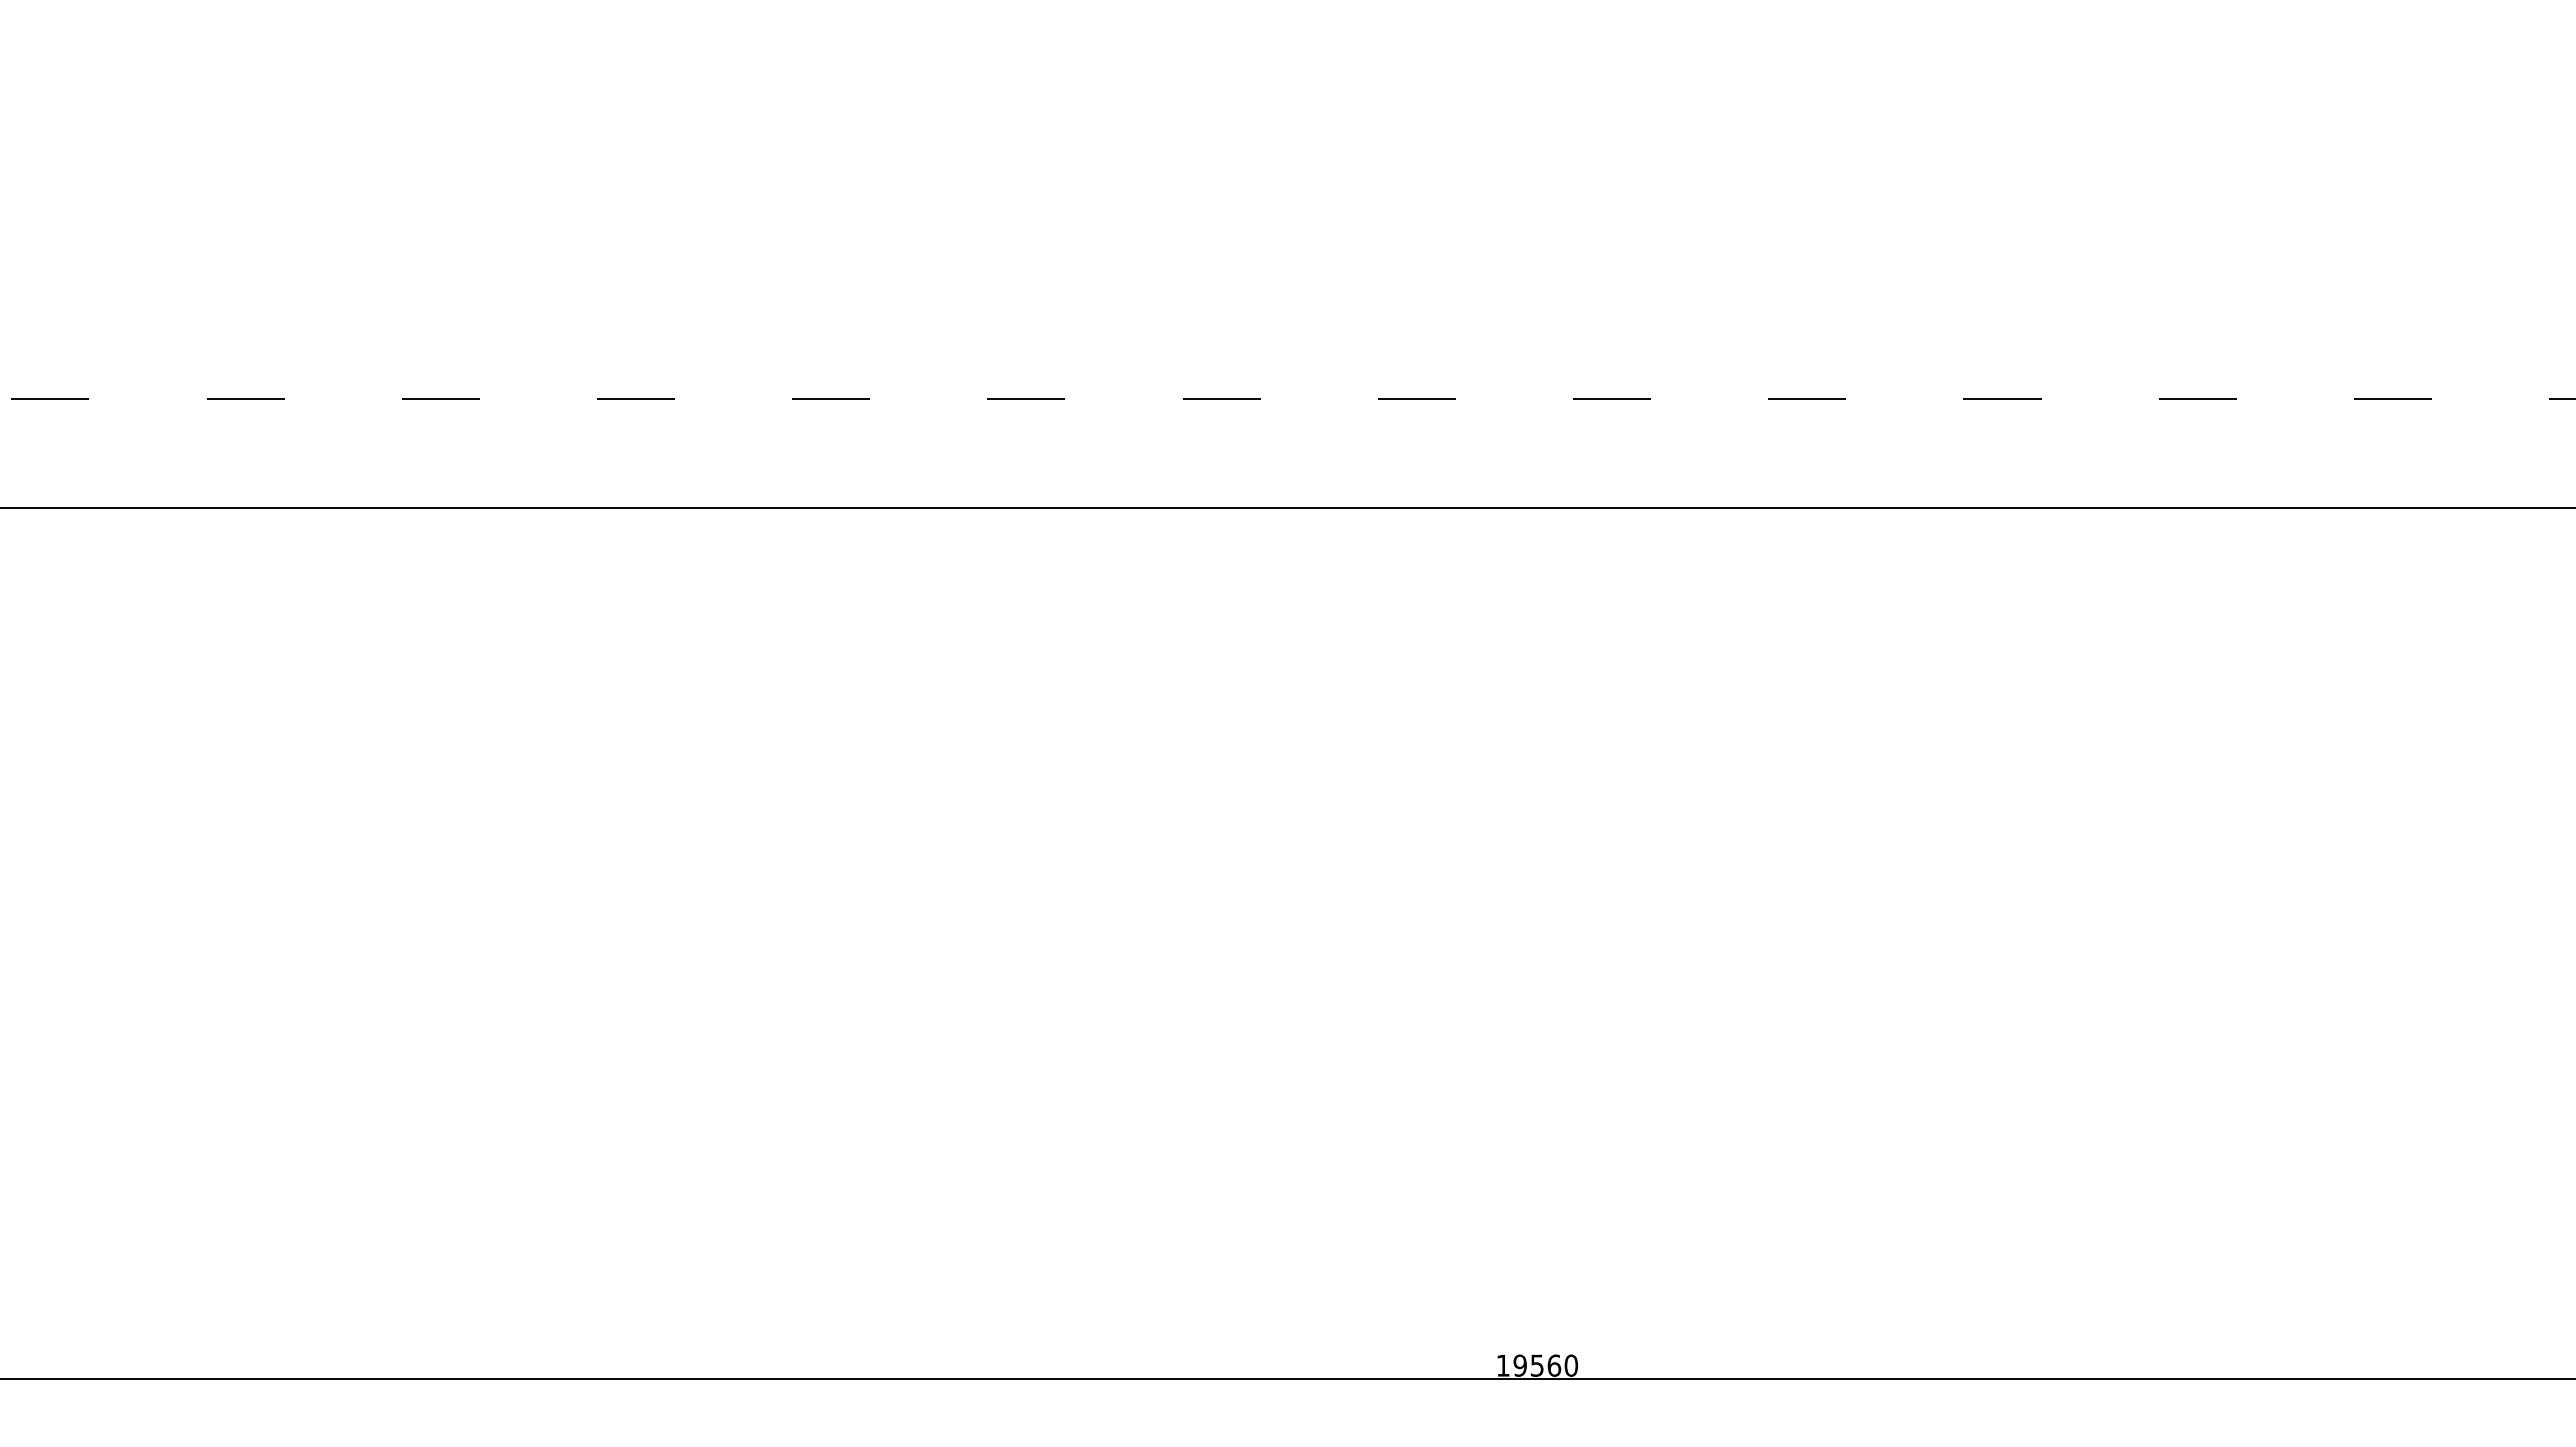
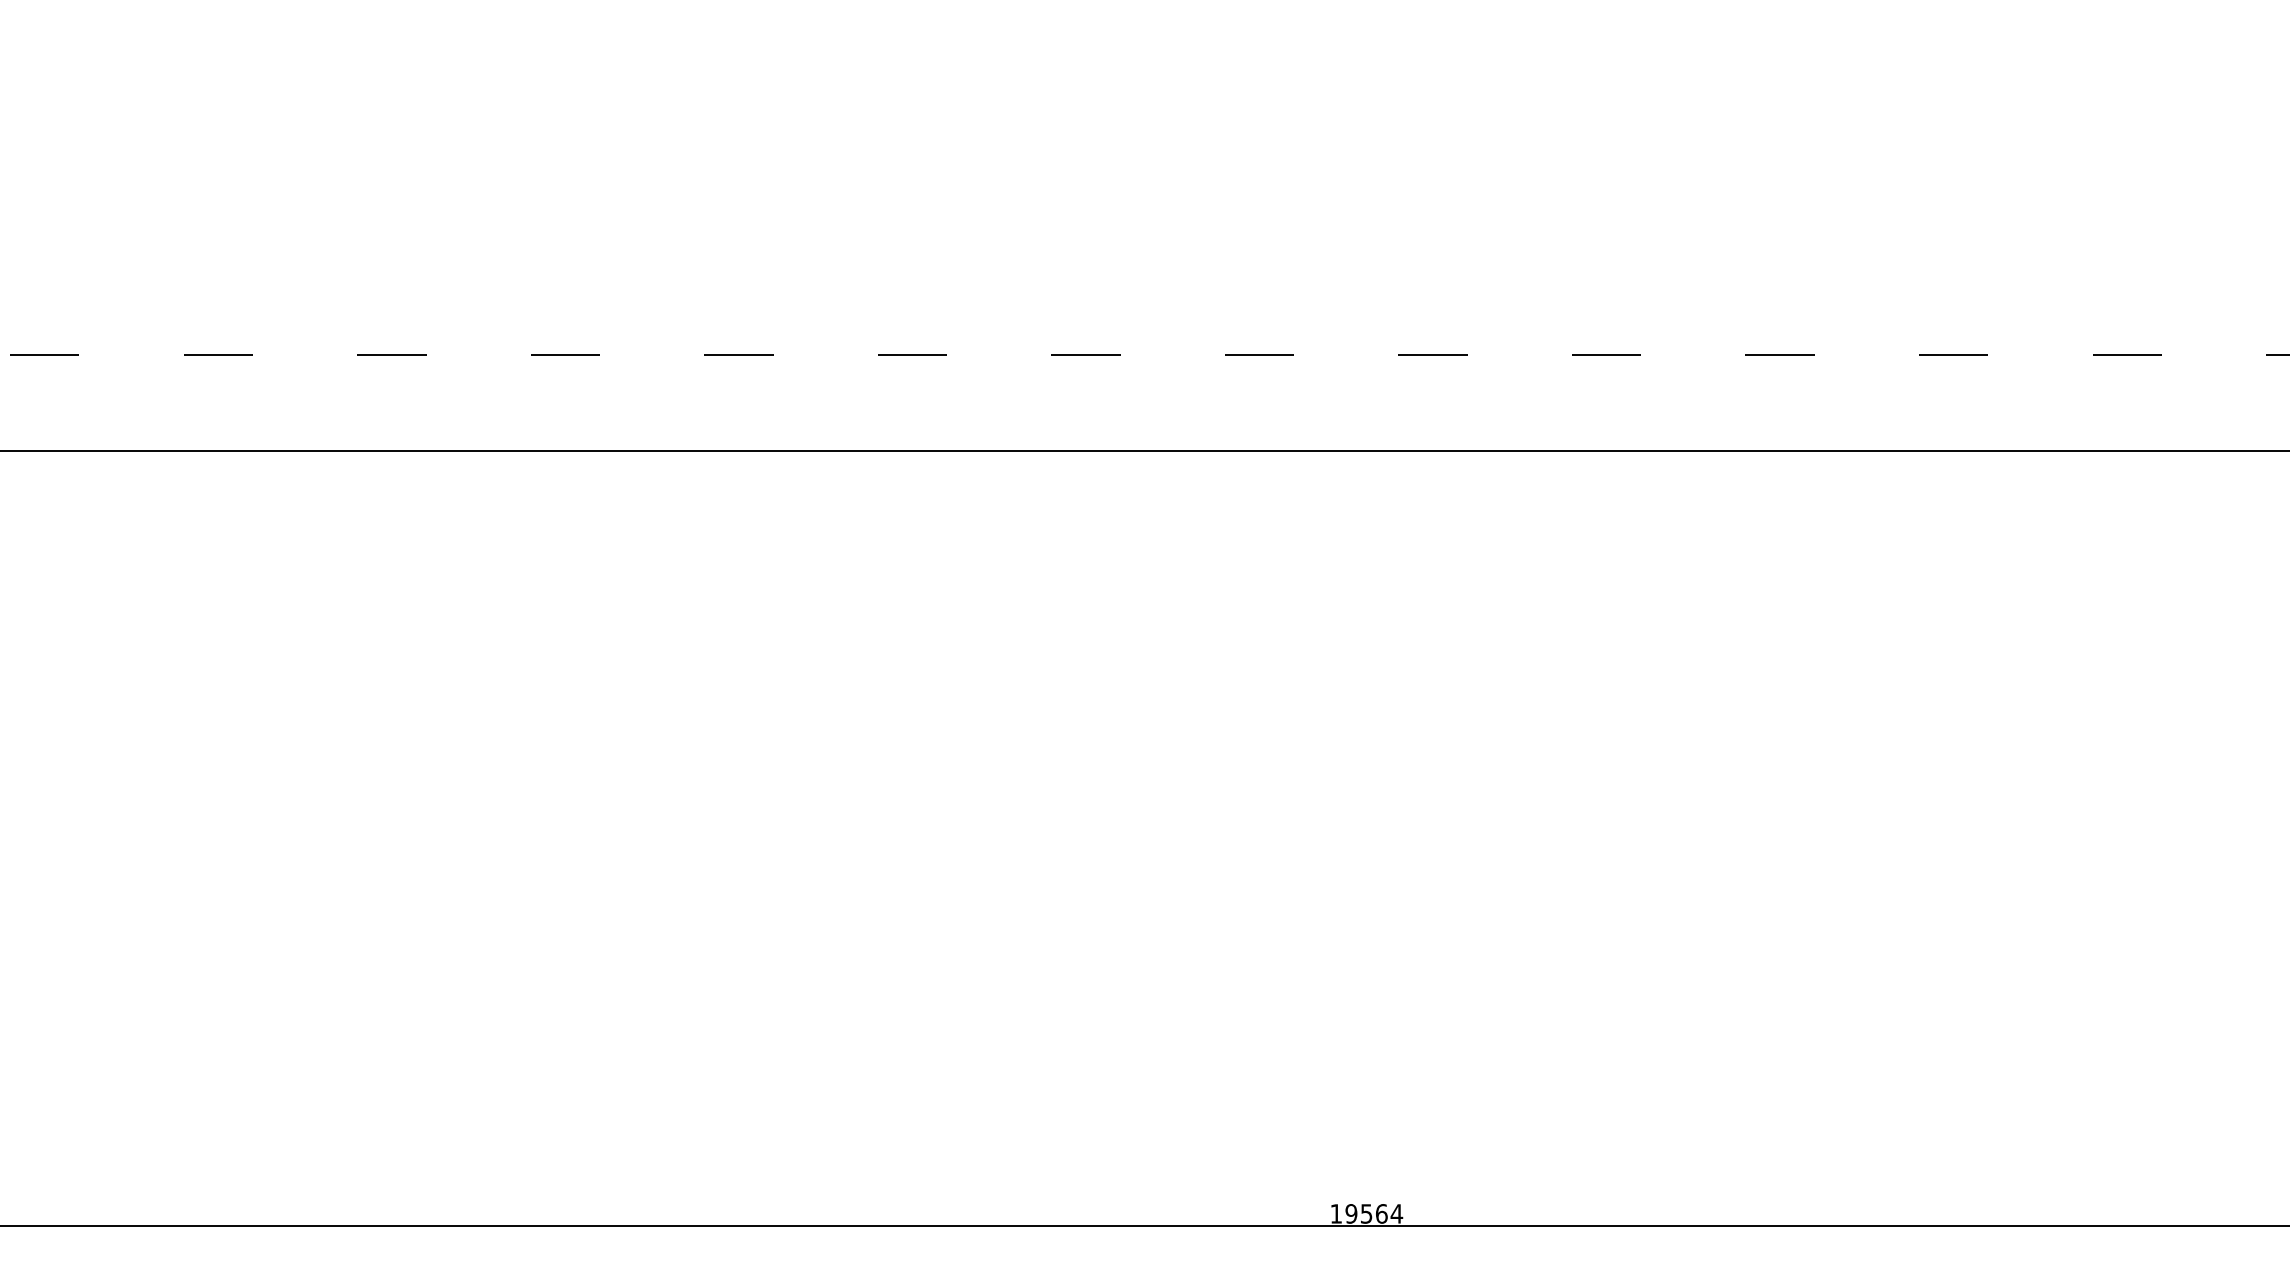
text: (1571, 1365) -> (1397, 1213), 19560 -> 19564

